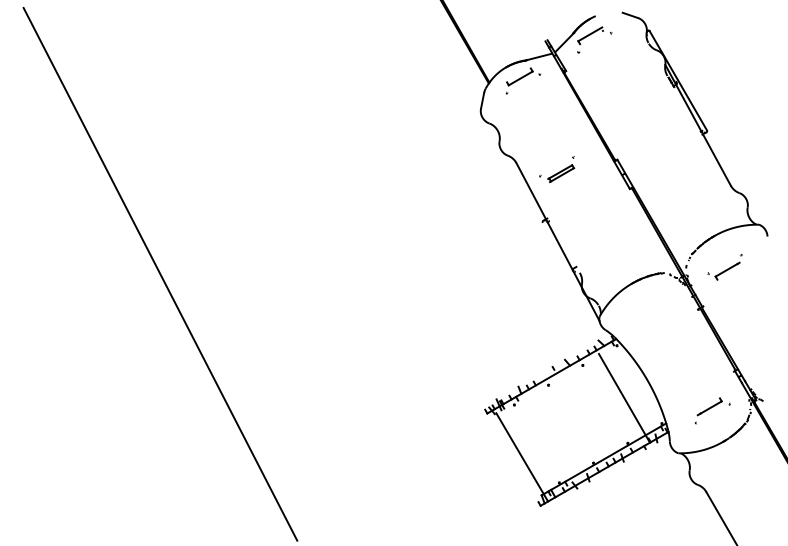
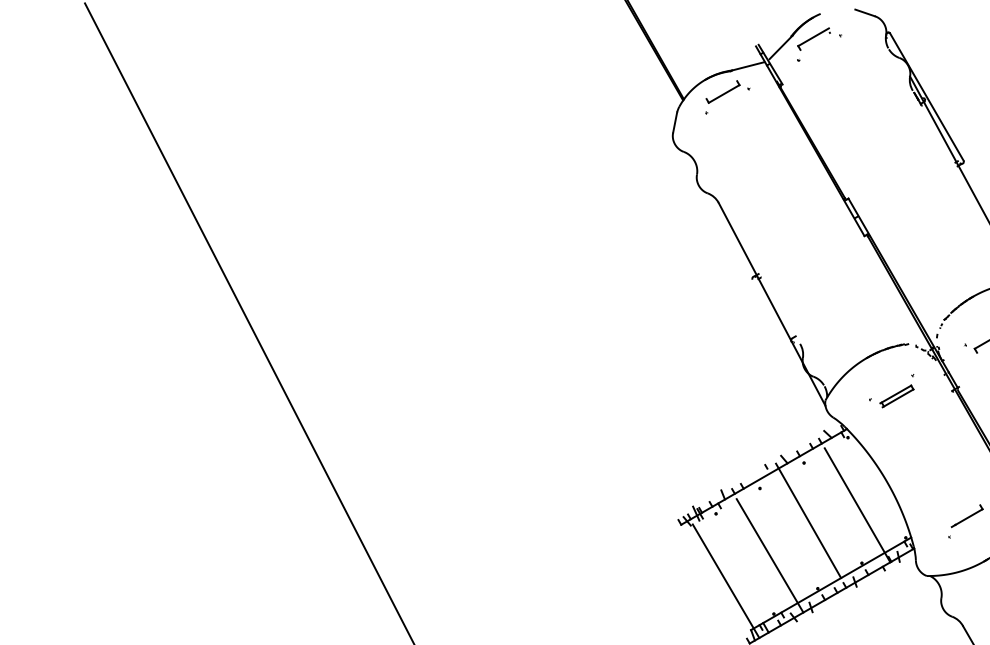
part: (557, 169) -> (892, 391), moved
line: (586, 409) -> (808, 519), added
line: (556, 437) -> (770, 555), added

